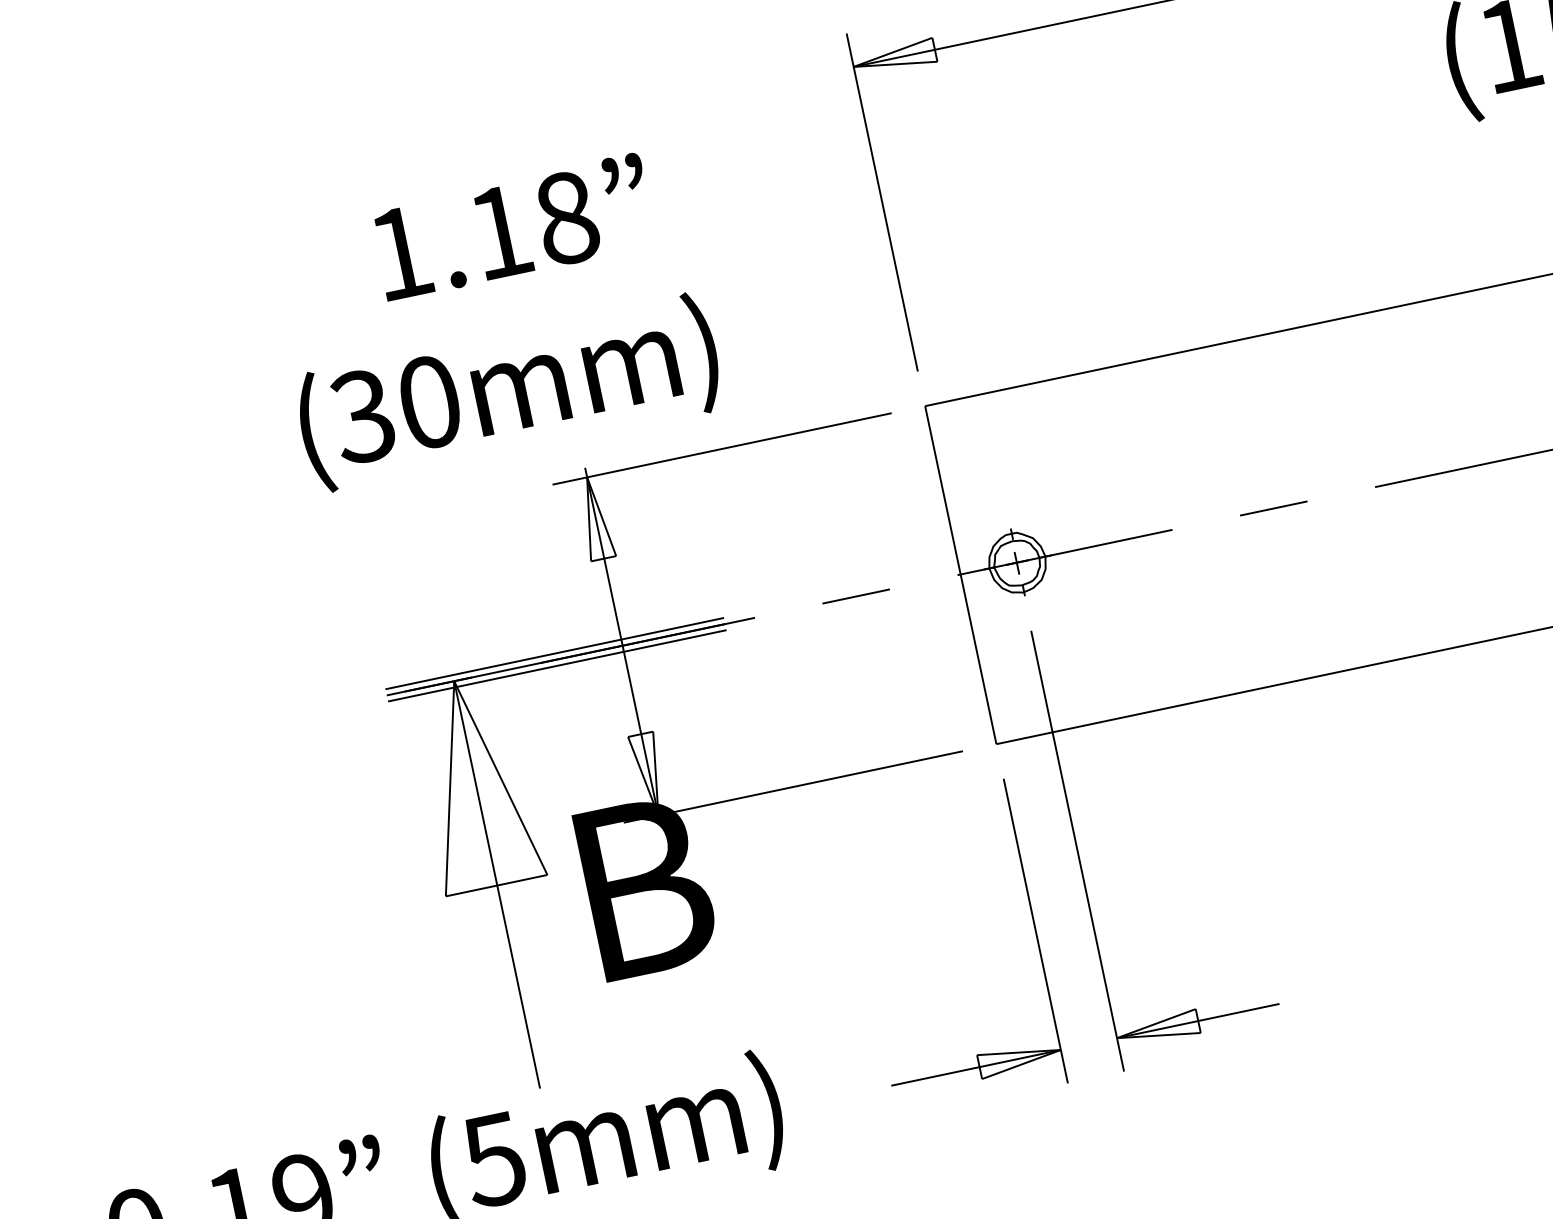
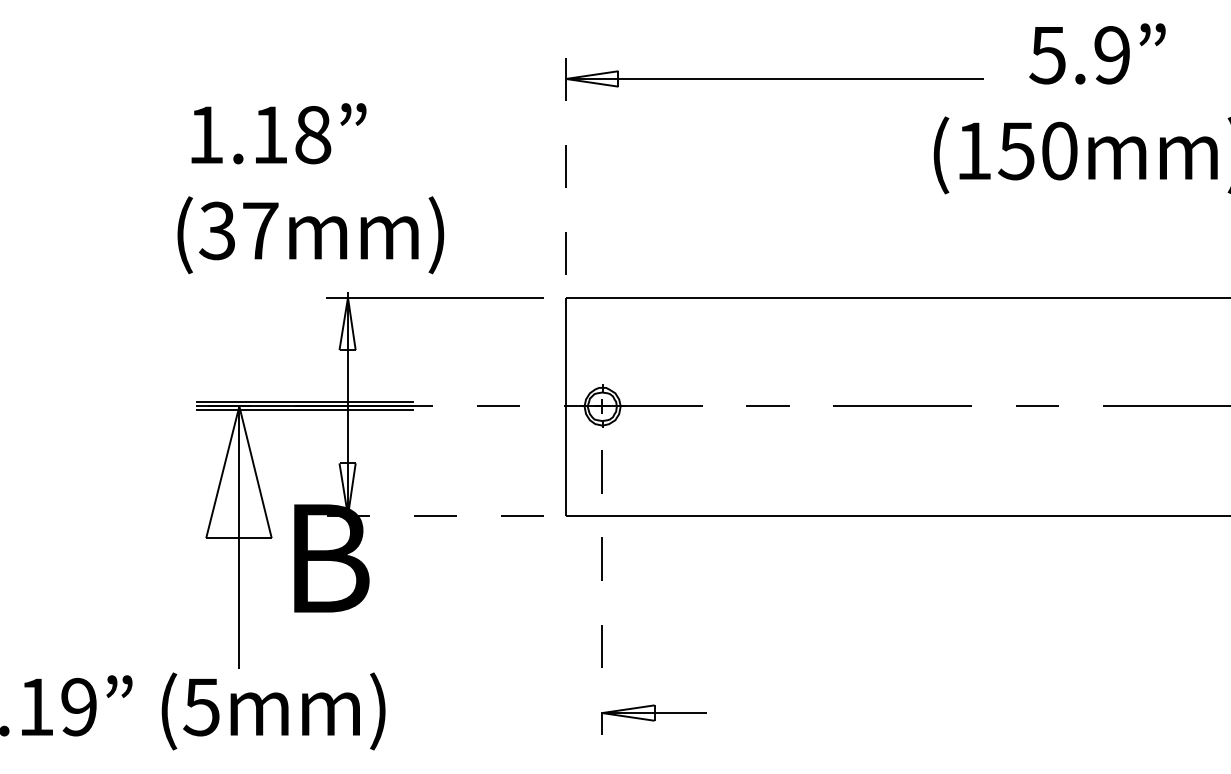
line: (882, 200) -> (566, 165), solid -> dashed
text: (512, 227) -> (278, 133), moved
text: (429, 401) -> (260, 230), (30mm) -> (37mm)
line: (792, 786) -> (434, 515), solid -> dashed
line: (1078, 851) -> (602, 592), solid -> dashed
part: (1035, 931) -> (565, 636), removed

